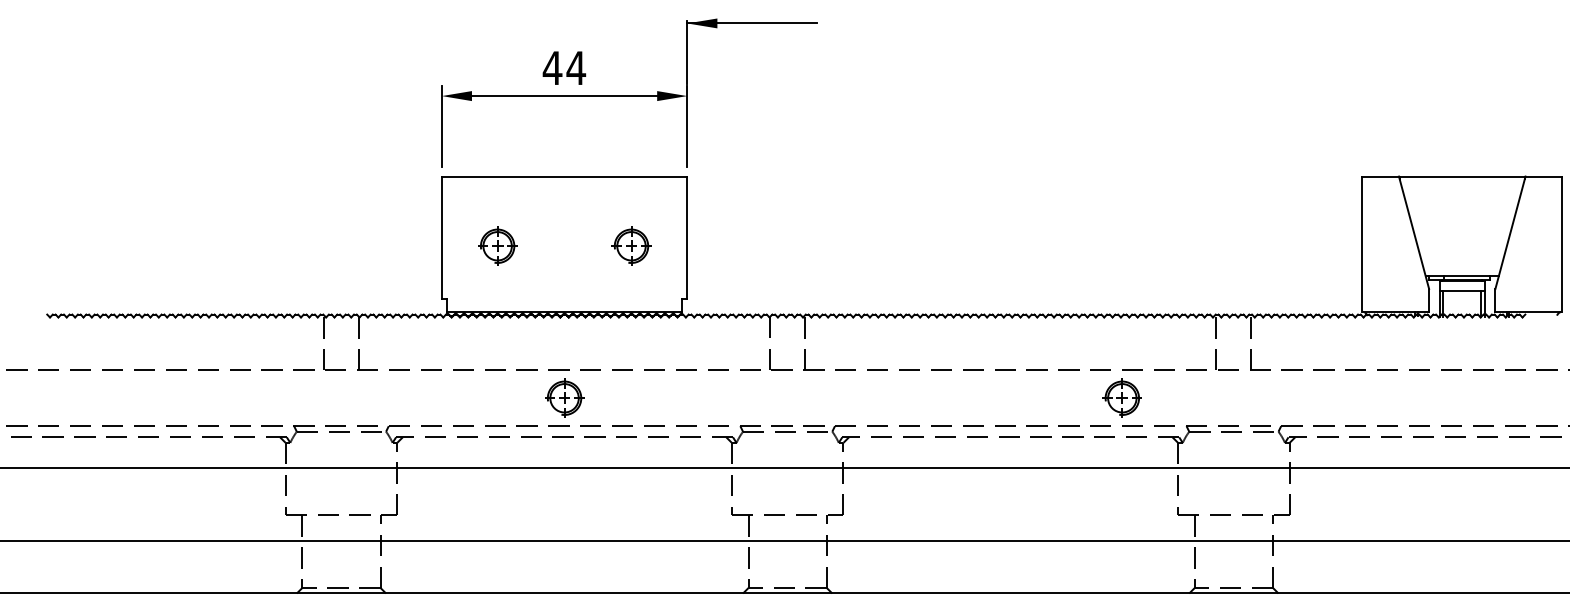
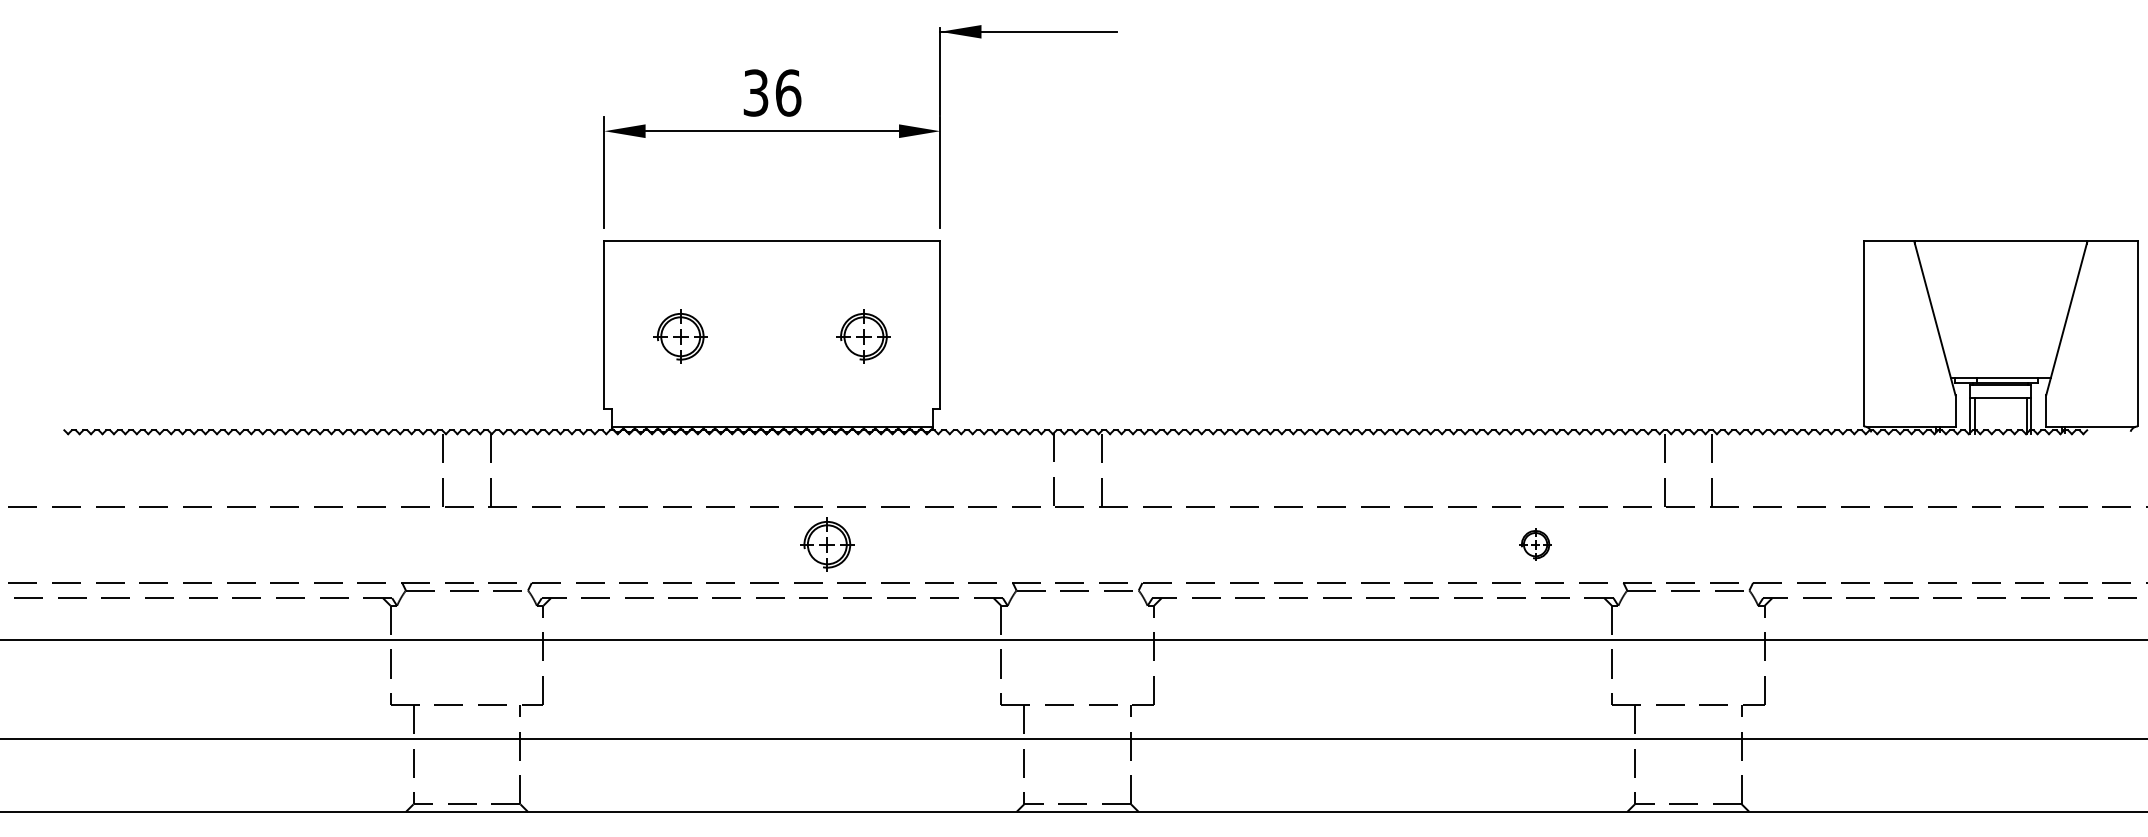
text: (563, 67) -> (771, 92), 44 -> 36
part: (564, 398) -> (827, 544), moved
part: (1122, 398) -> (1535, 544), size x0.6

